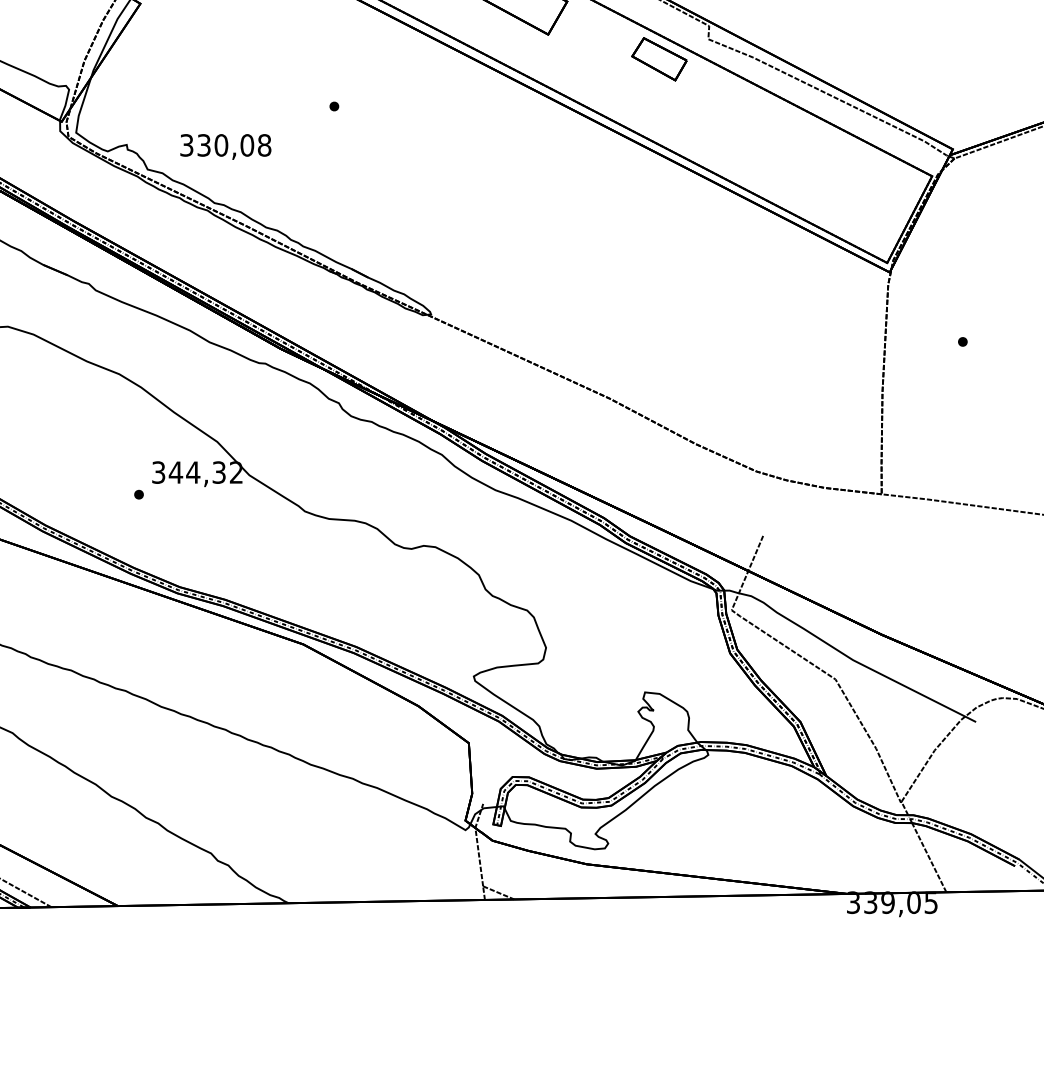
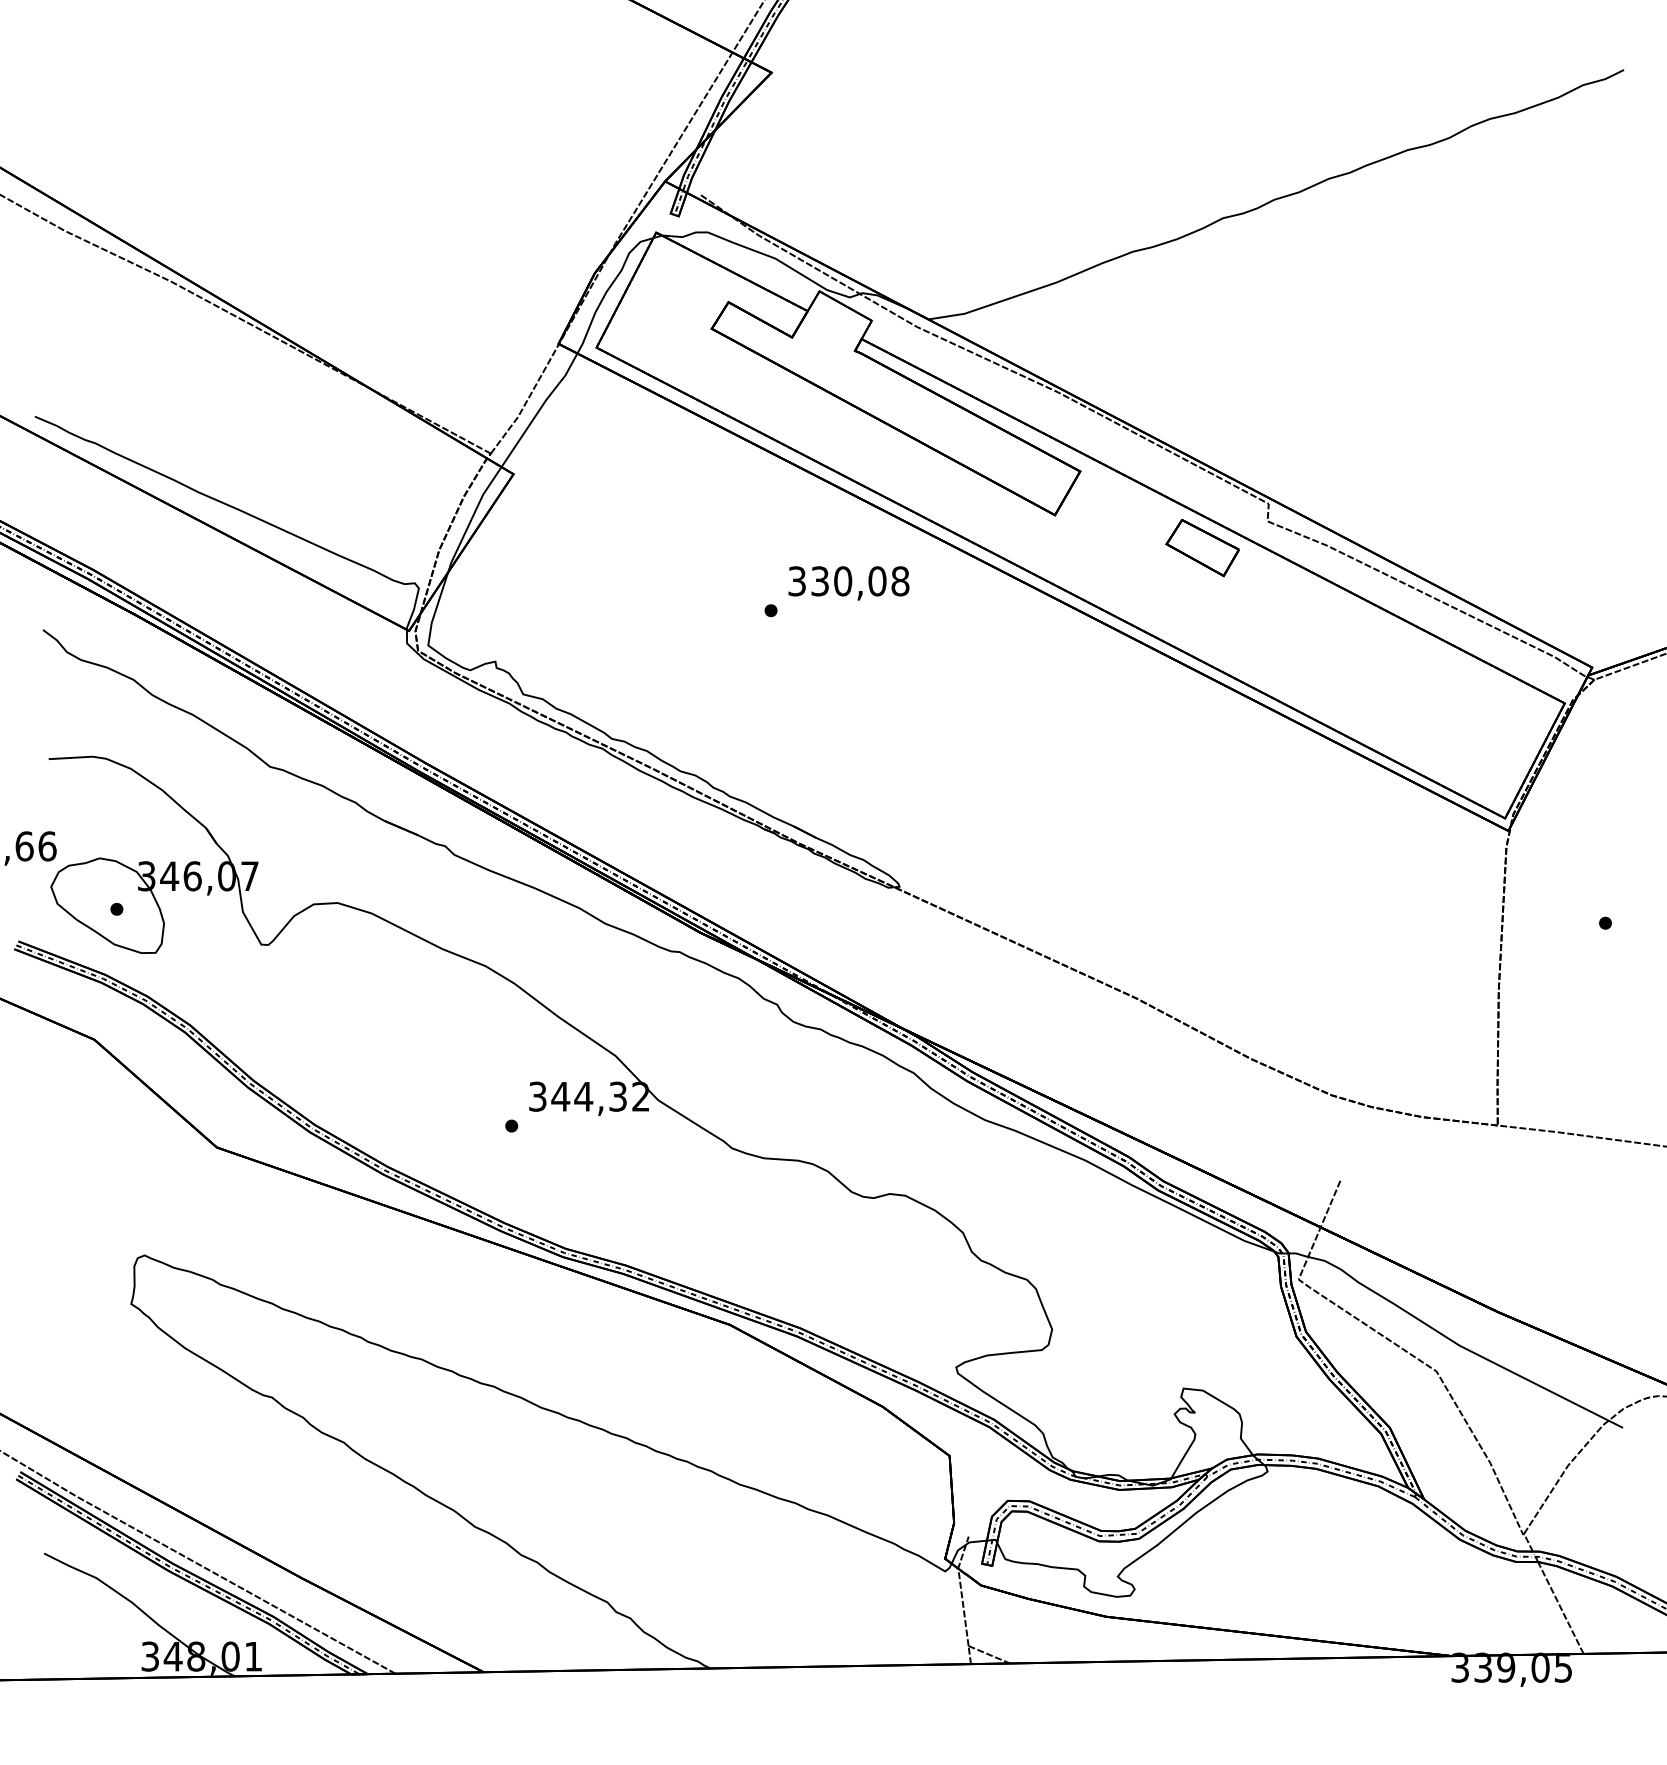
text: (225, 147) -> (848, 583), moved

